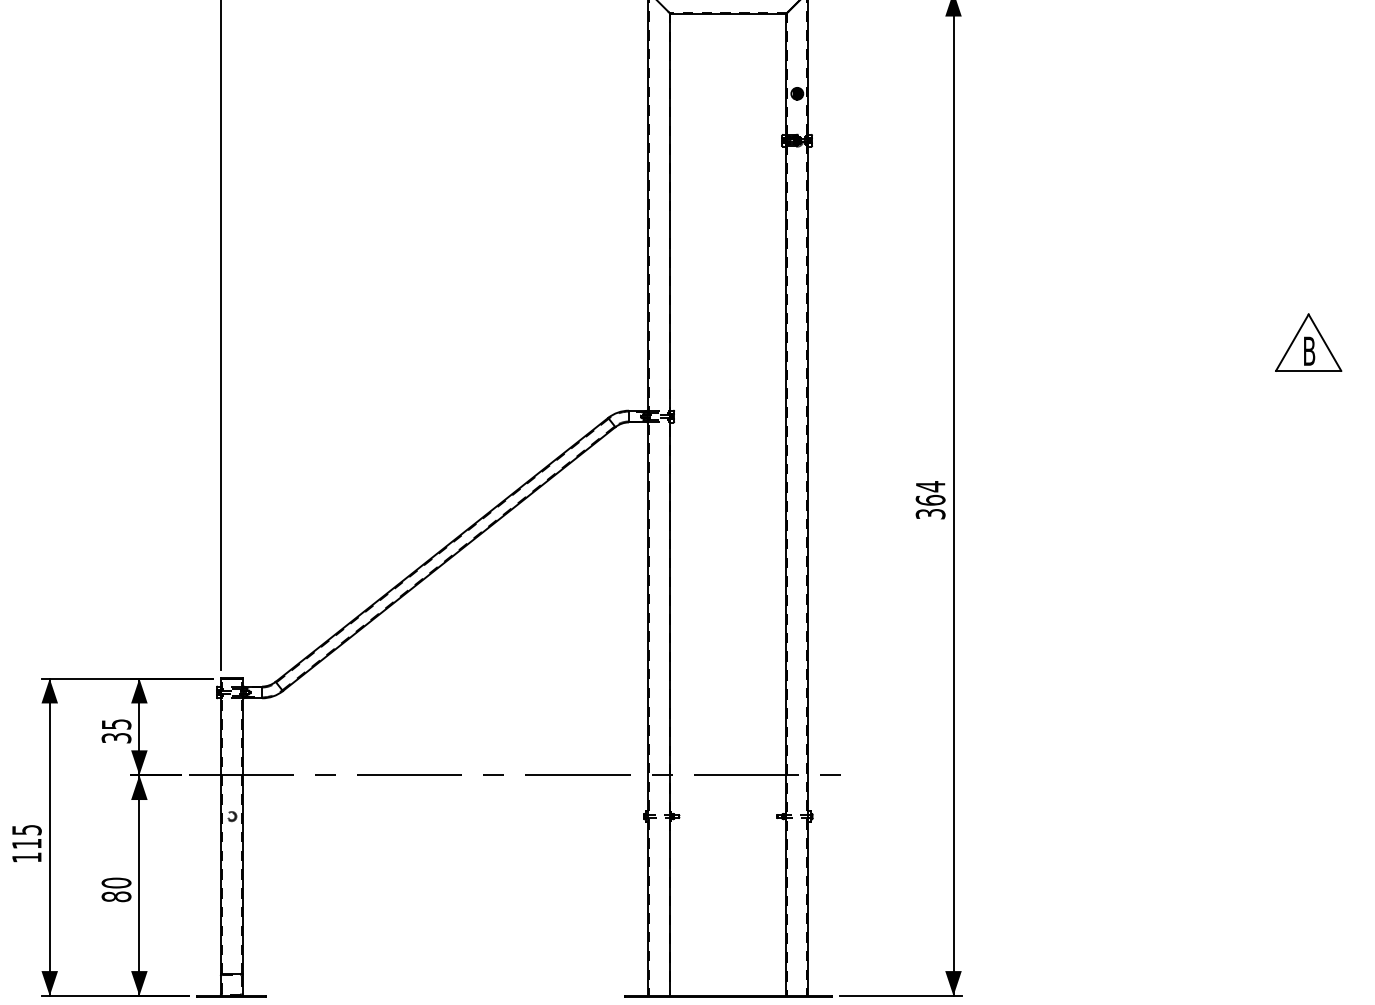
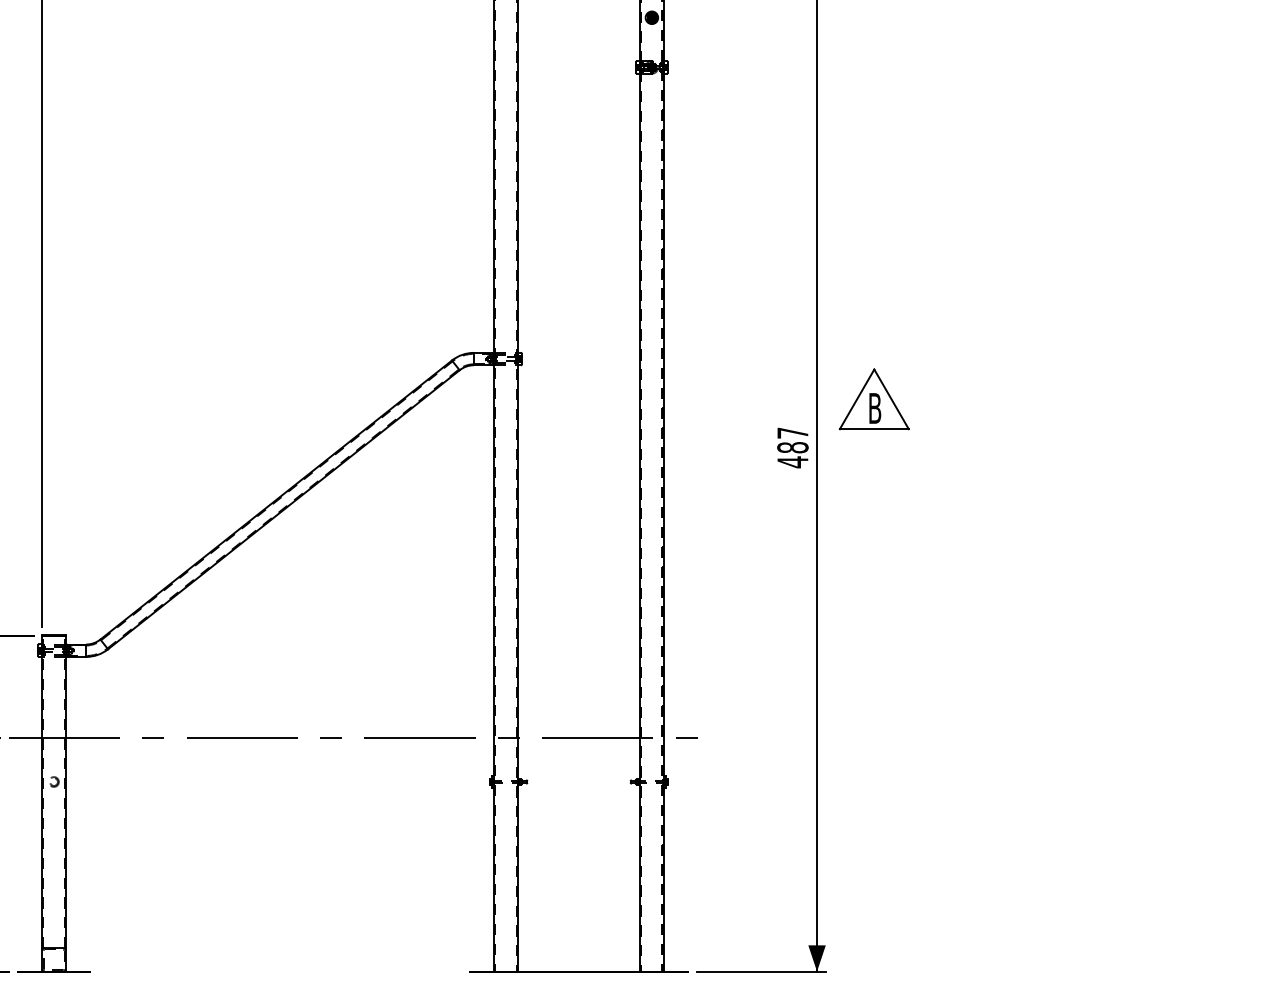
part: (1308, 342) -> (874, 399), moved
text: (930, 500) -> (792, 447), 364 -> 487

